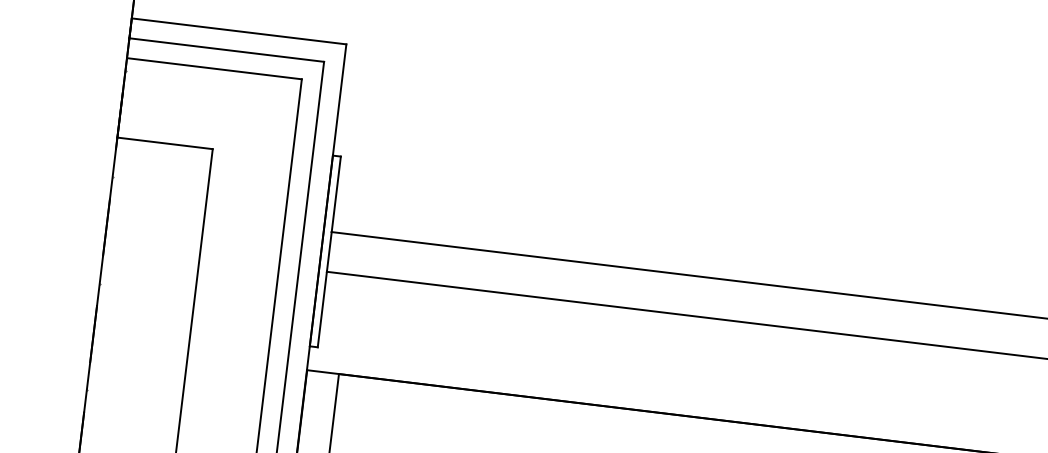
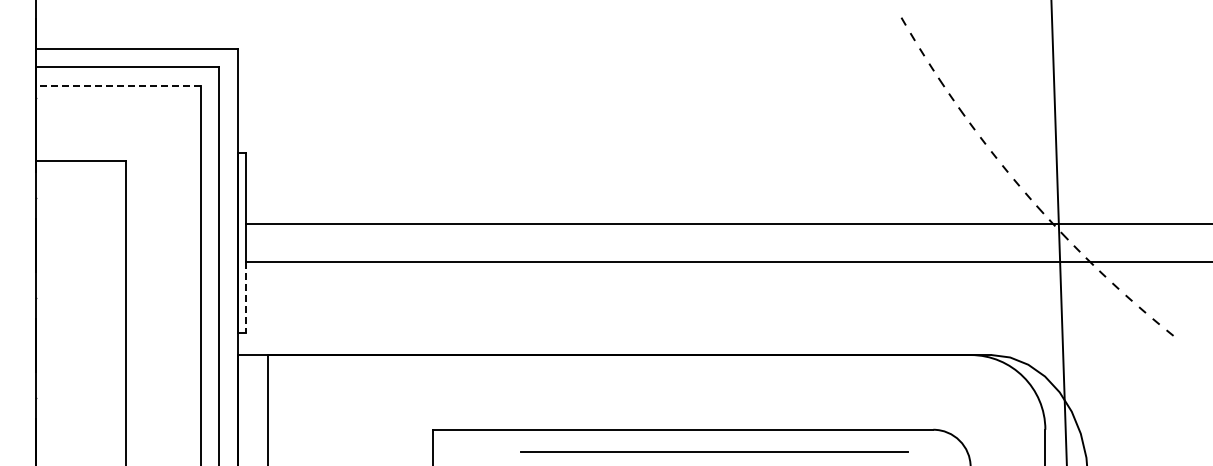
line: (214, 69) -> (118, 86), solid -> dashed
line: (322, 309) -> (245, 297), solid -> dashed

